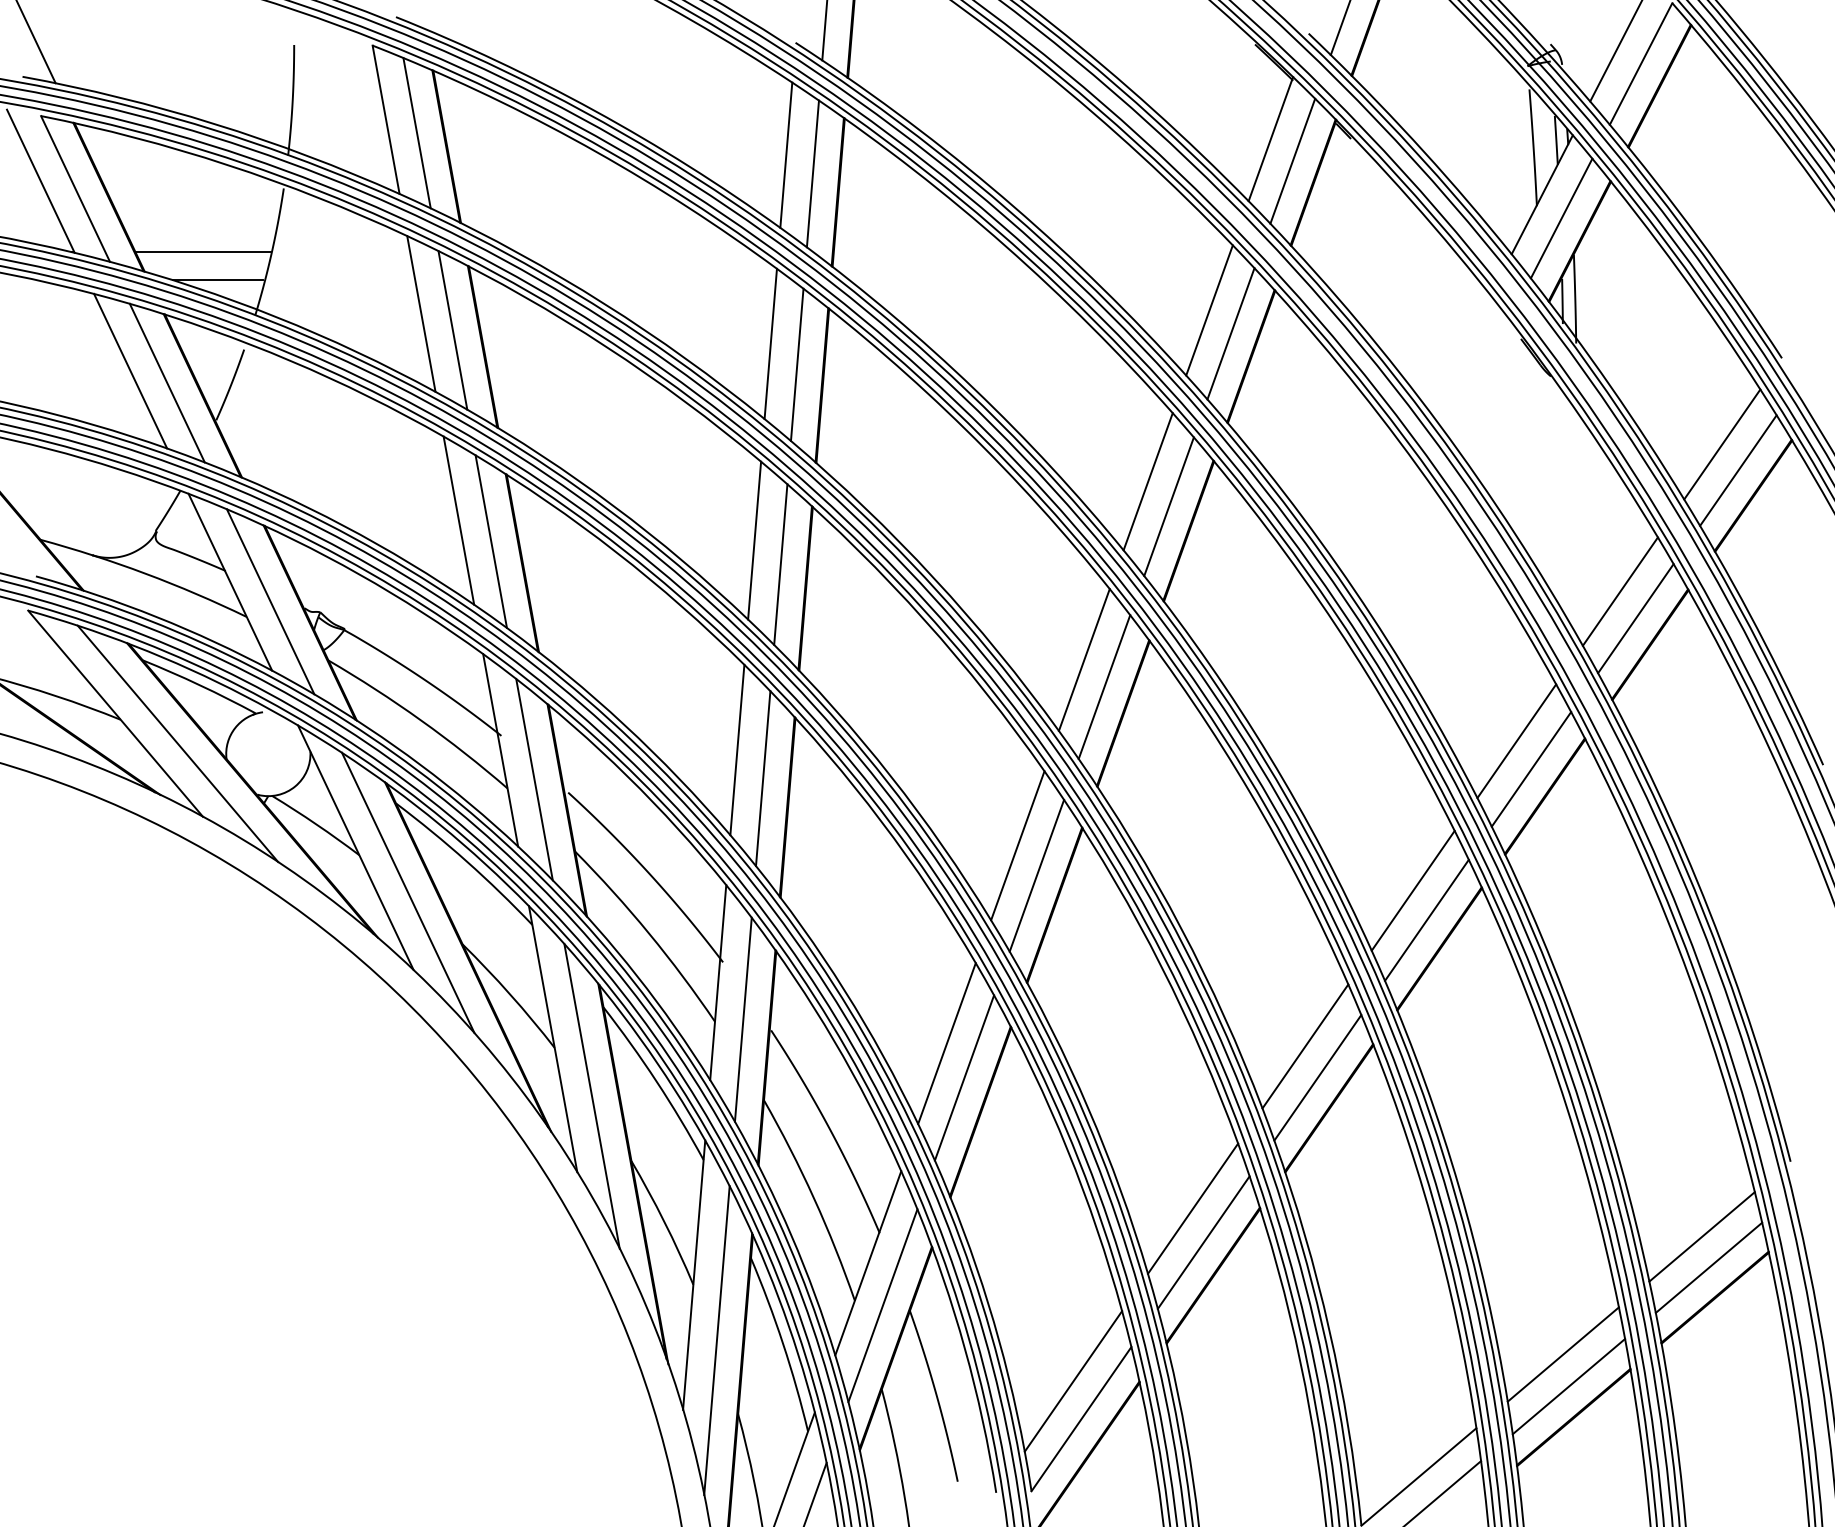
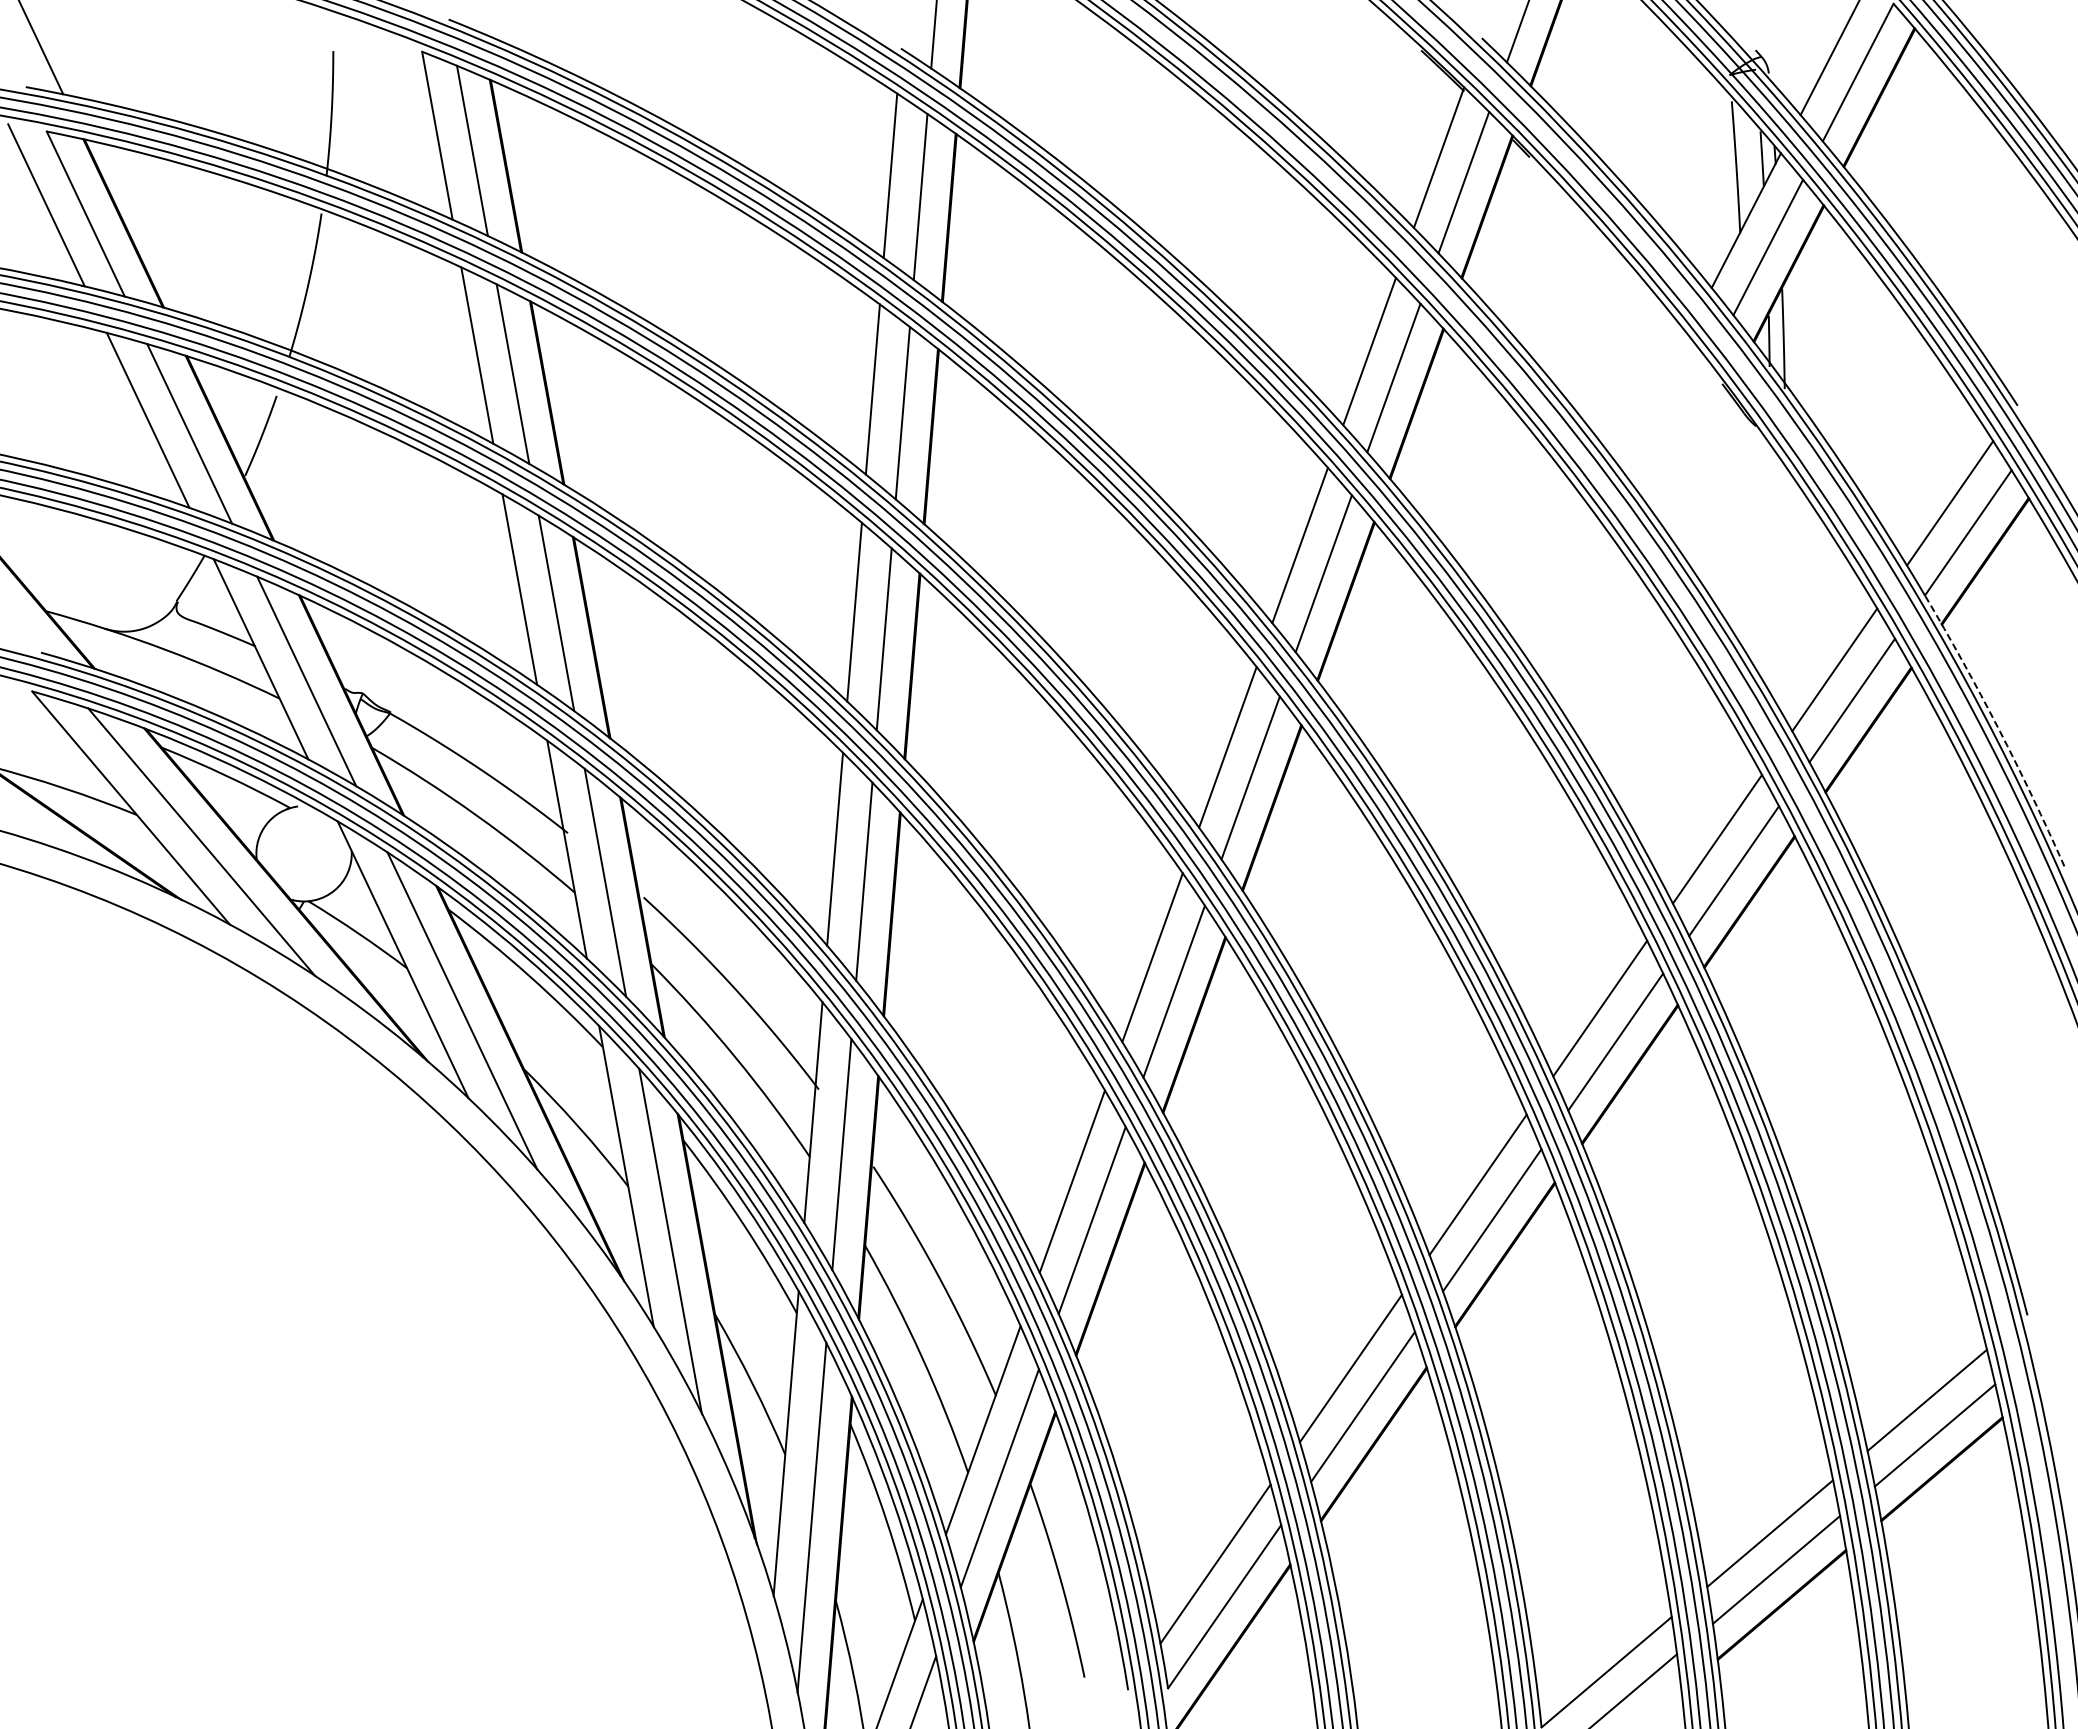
line: (202, 252) -> (229, 285), removed
line: (218, 280) -> (247, 317), removed
arc: (1765, 643) -> (1998, 728), solid -> dashed

